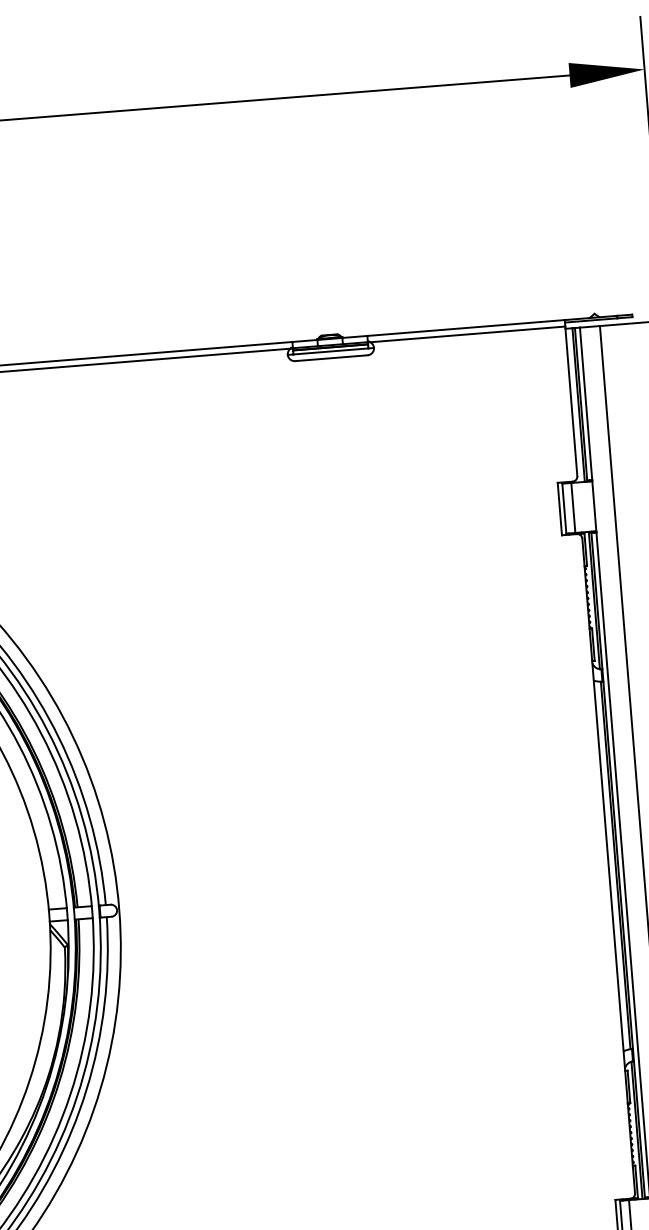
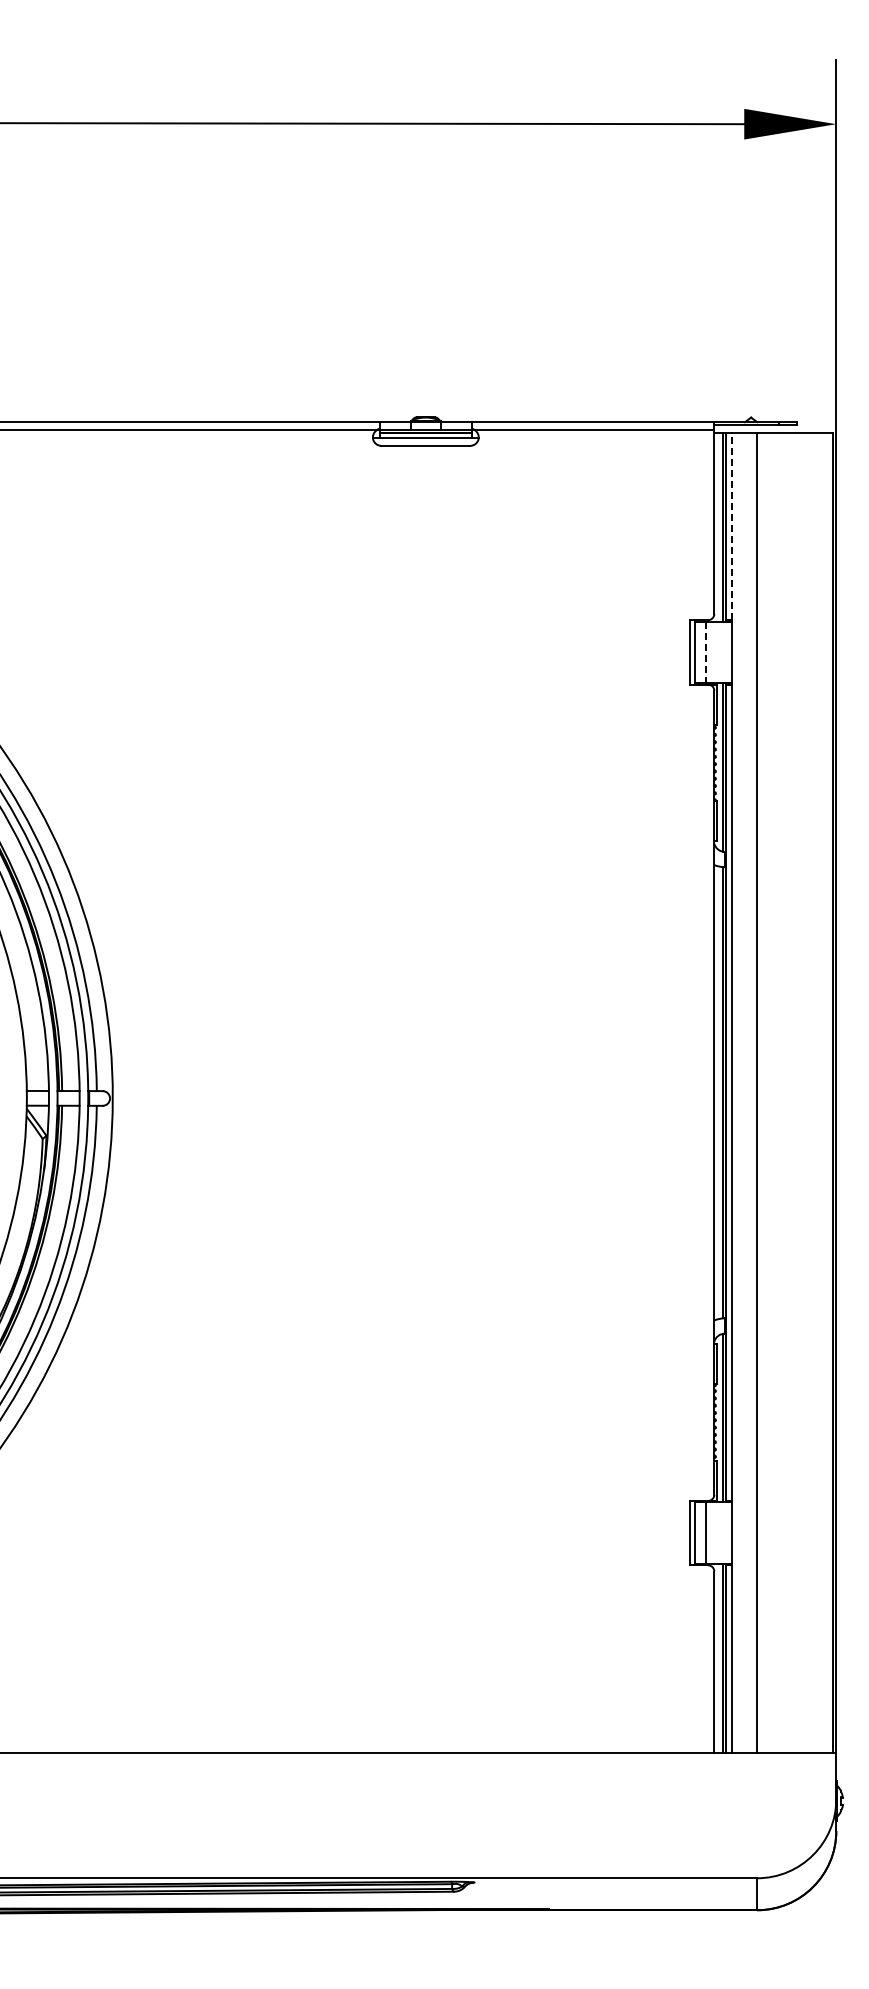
line: (586, 403) -> (732, 526), solid -> dashed
line: (573, 508) -> (706, 652), solid -> dashed

